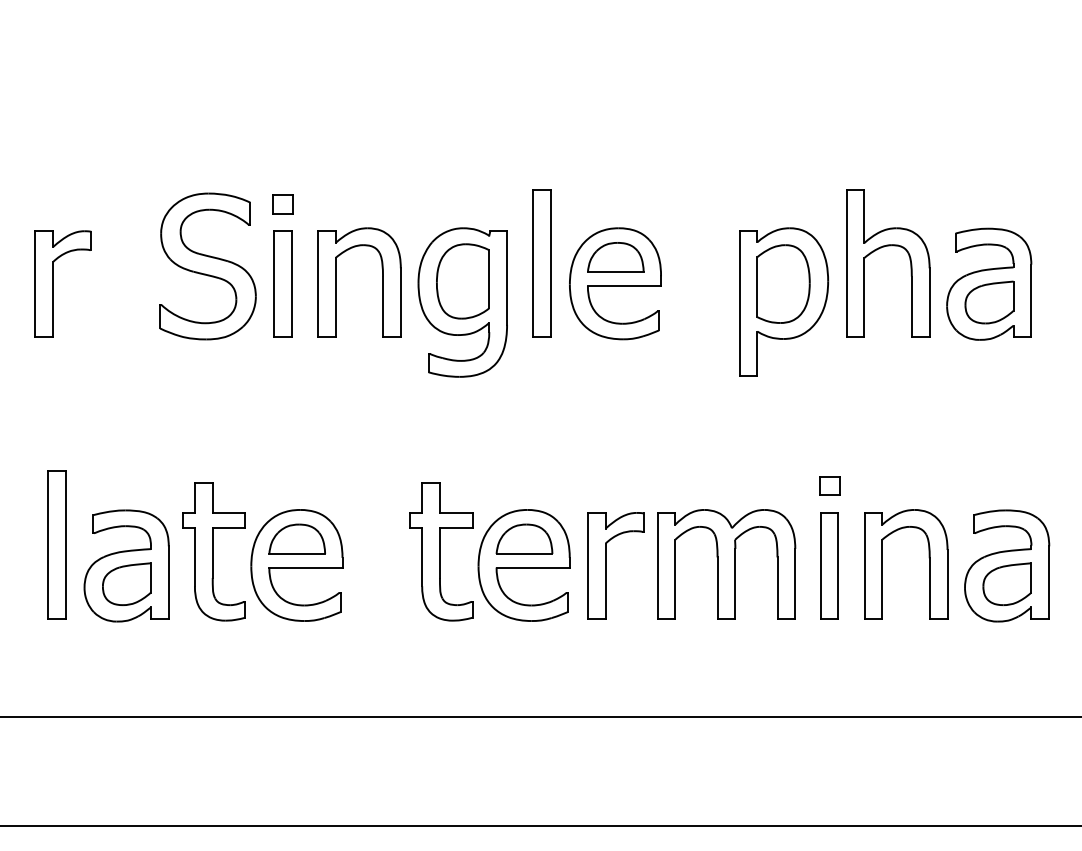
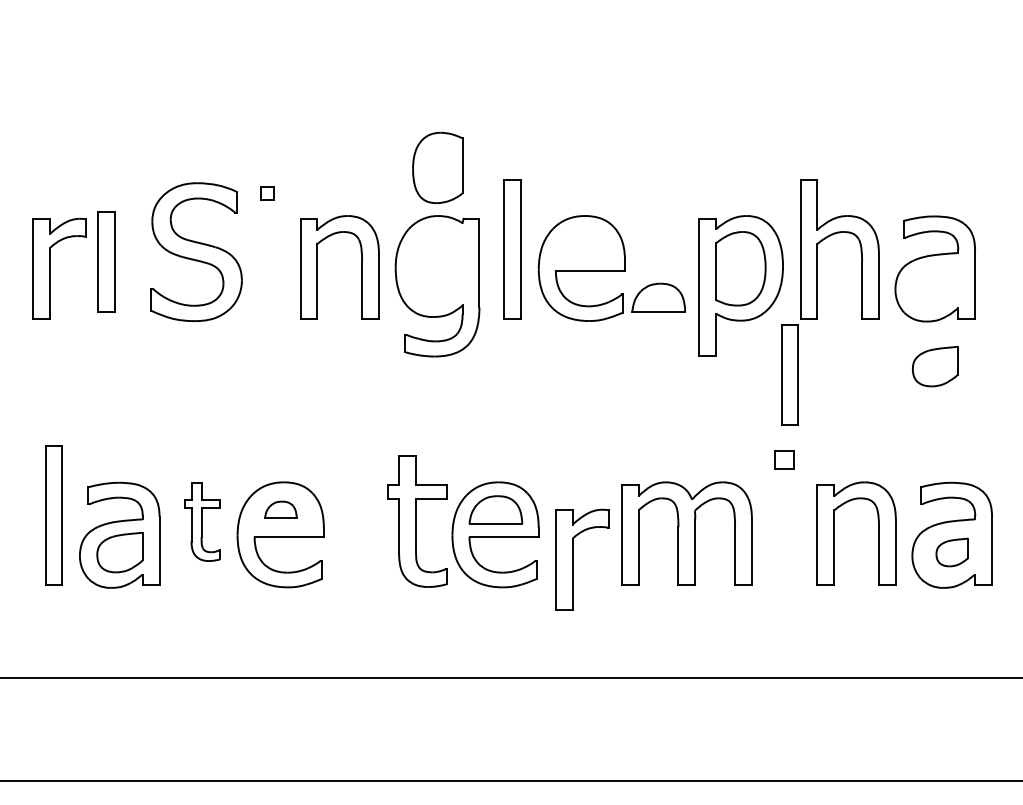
part: (282, 204) -> (267, 193), size x0.7
part: (615, 257) -> (658, 297), moved
part: (462, 281) -> (437, 168), moved
part: (282, 283) -> (106, 261), moved
part: (989, 302) -> (935, 366), moved
part: (296, 538) -> (280, 509), size x0.6
part: (213, 551) -> (201, 521), size x0.6
part: (606, 565) -> (573, 559), moved
part: (829, 565) -> (789, 375), moved
part: (1006, 583) -> (951, 551), size x0.7

